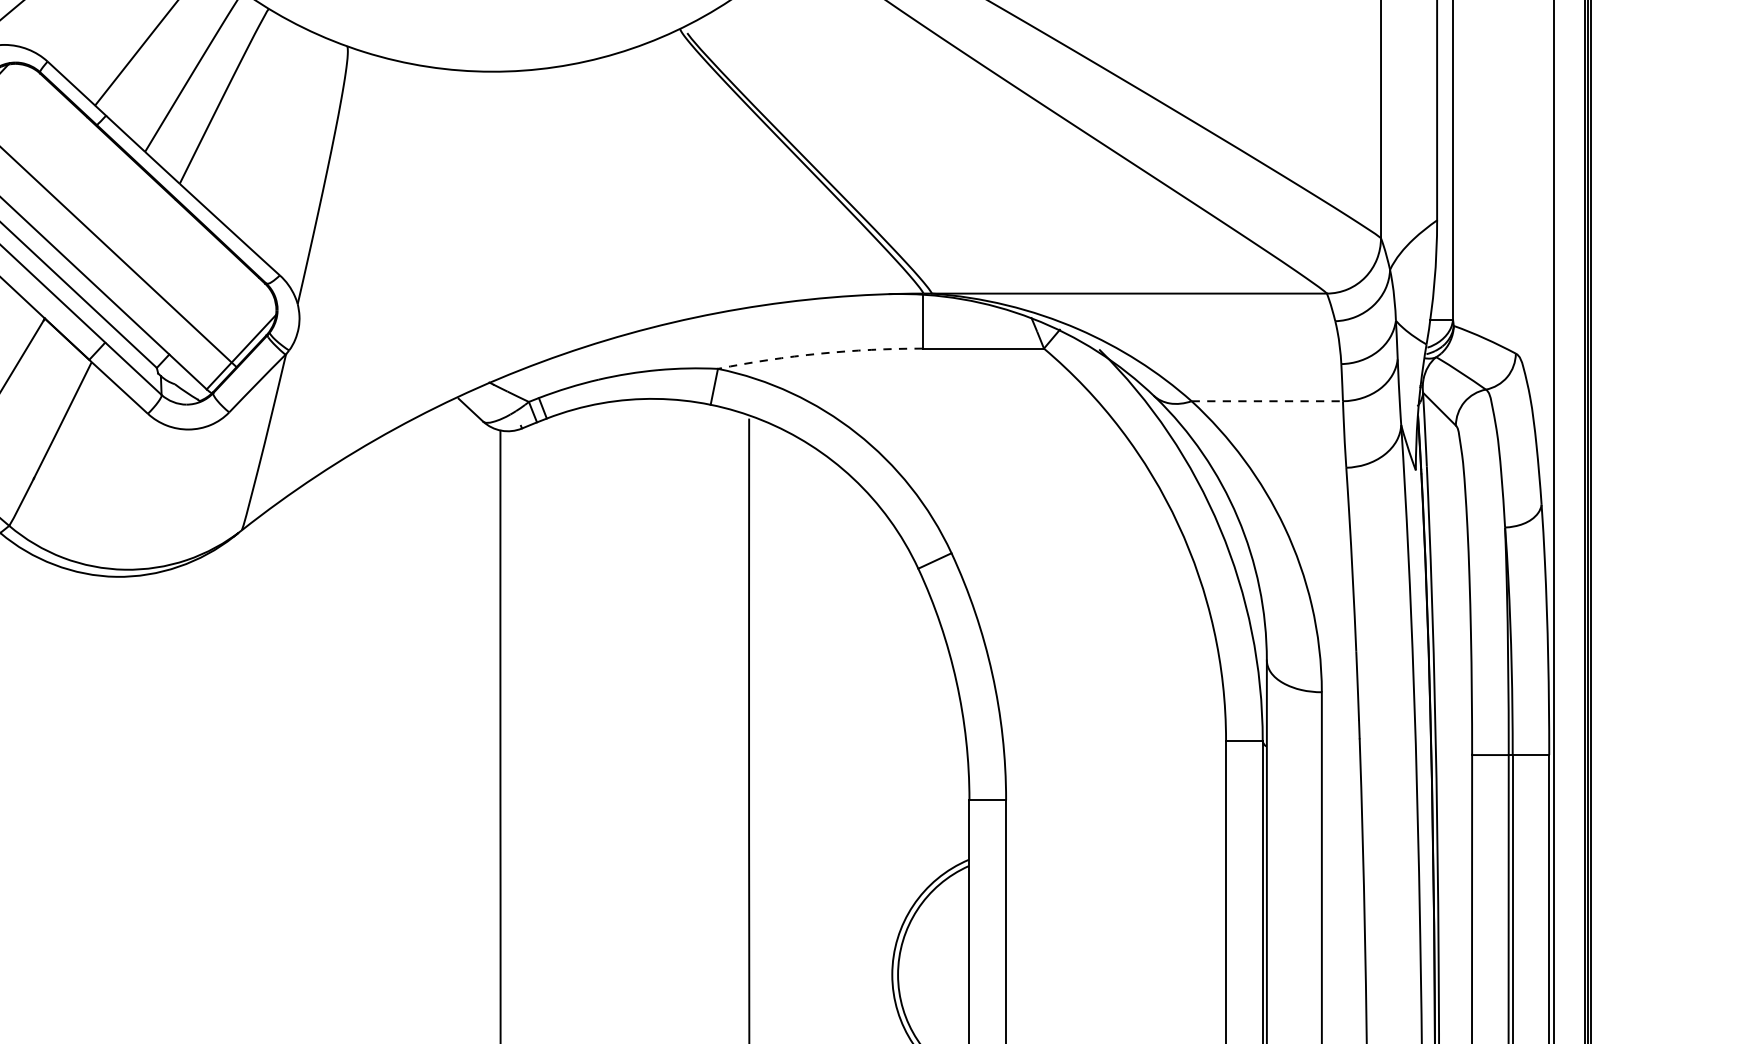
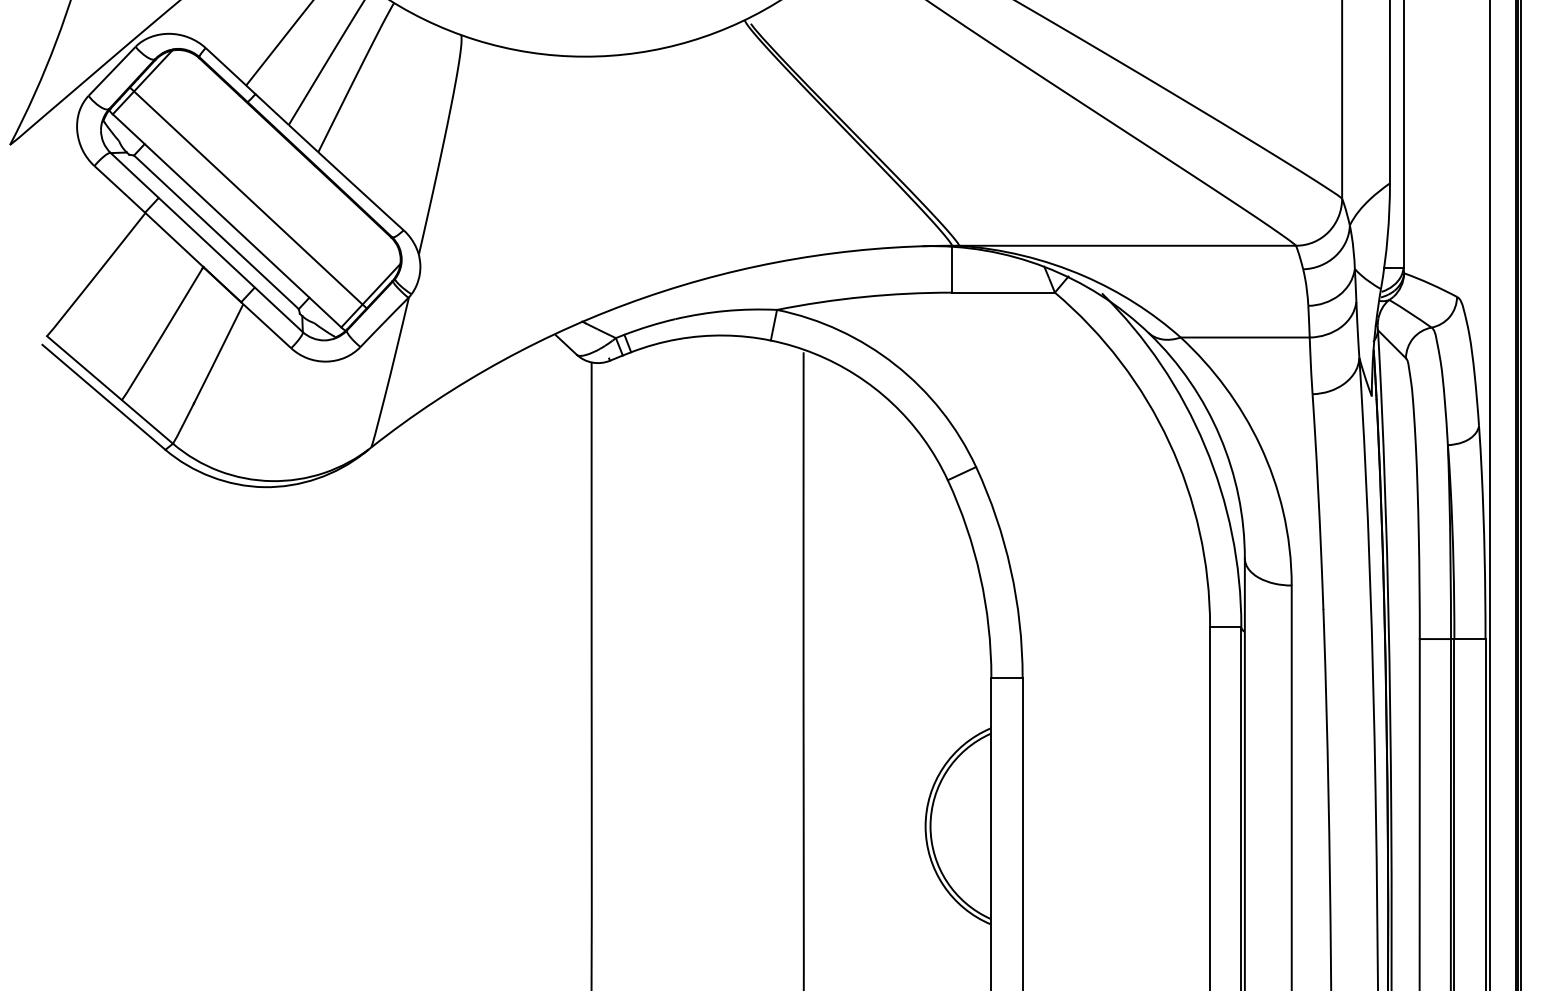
arc: (819, 354) -> (863, 297), dashed -> solid
line: (1267, 401) -> (1245, 337), dashed -> solid

